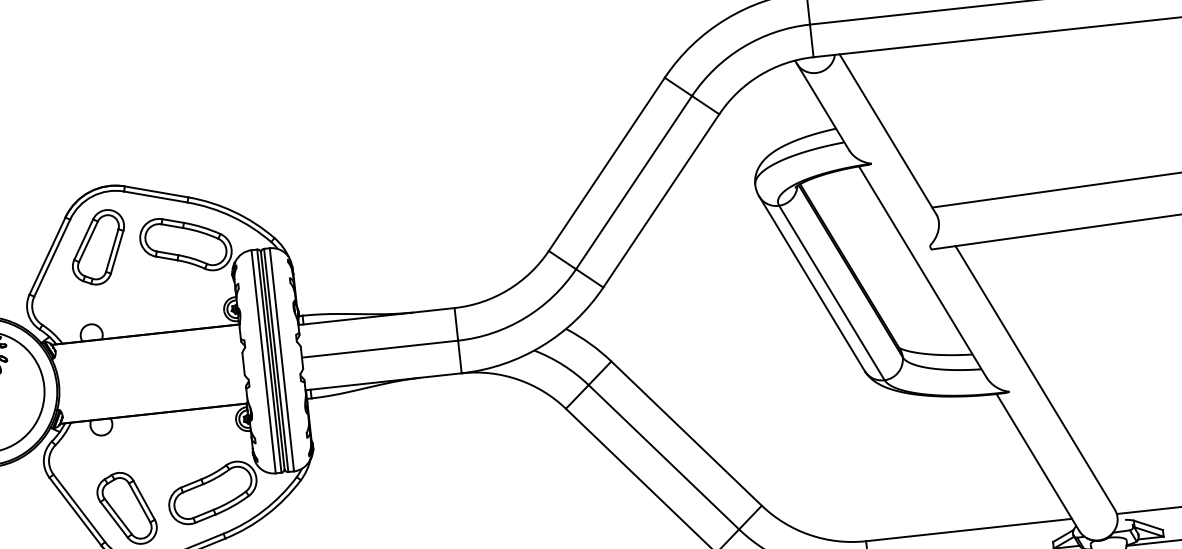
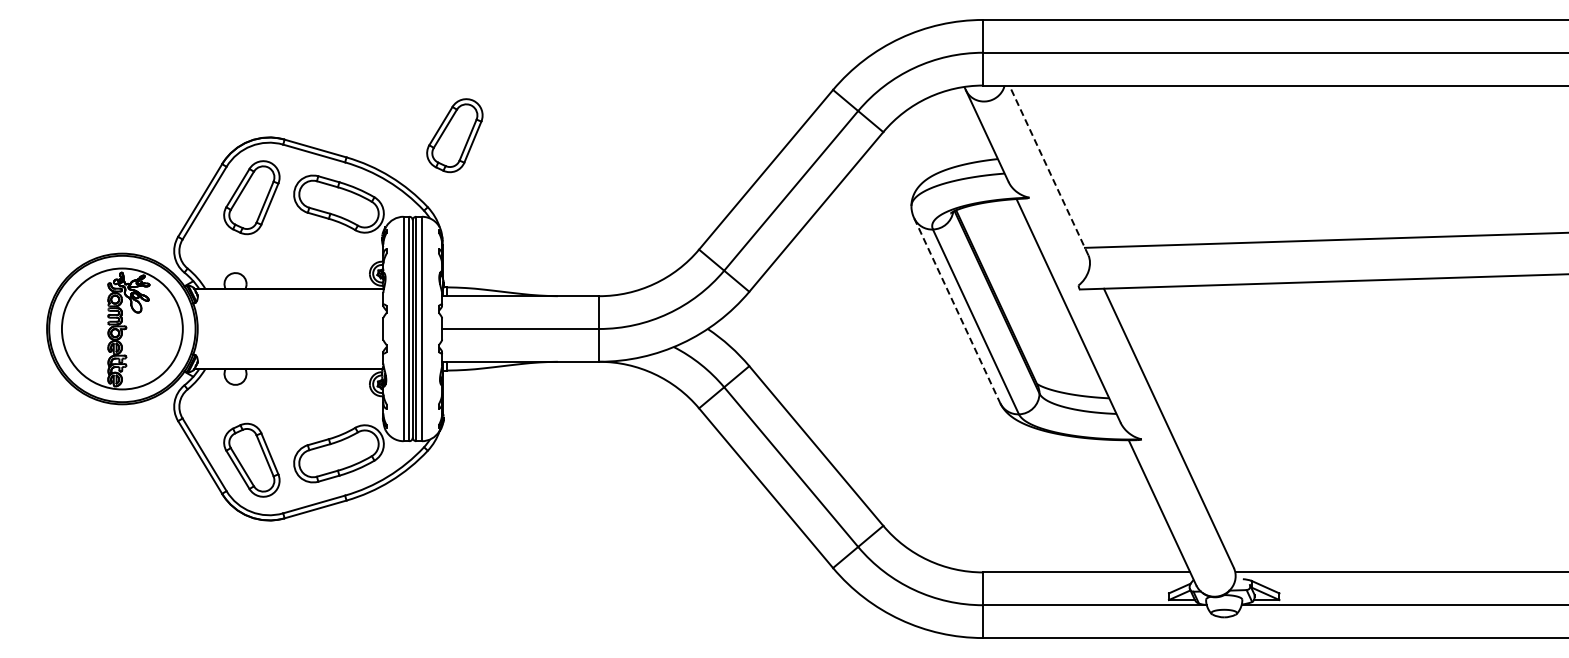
line: (887, 134) -> (1048, 170), solid -> dashed
part: (293, 163) -> (454, 135), added
line: (812, 283) -> (957, 310), solid -> dashed

